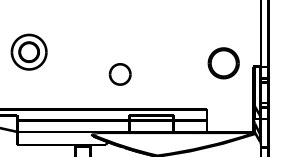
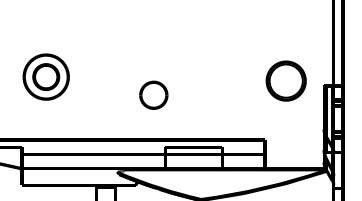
part: (28, 51) -> (45, 76), moved

